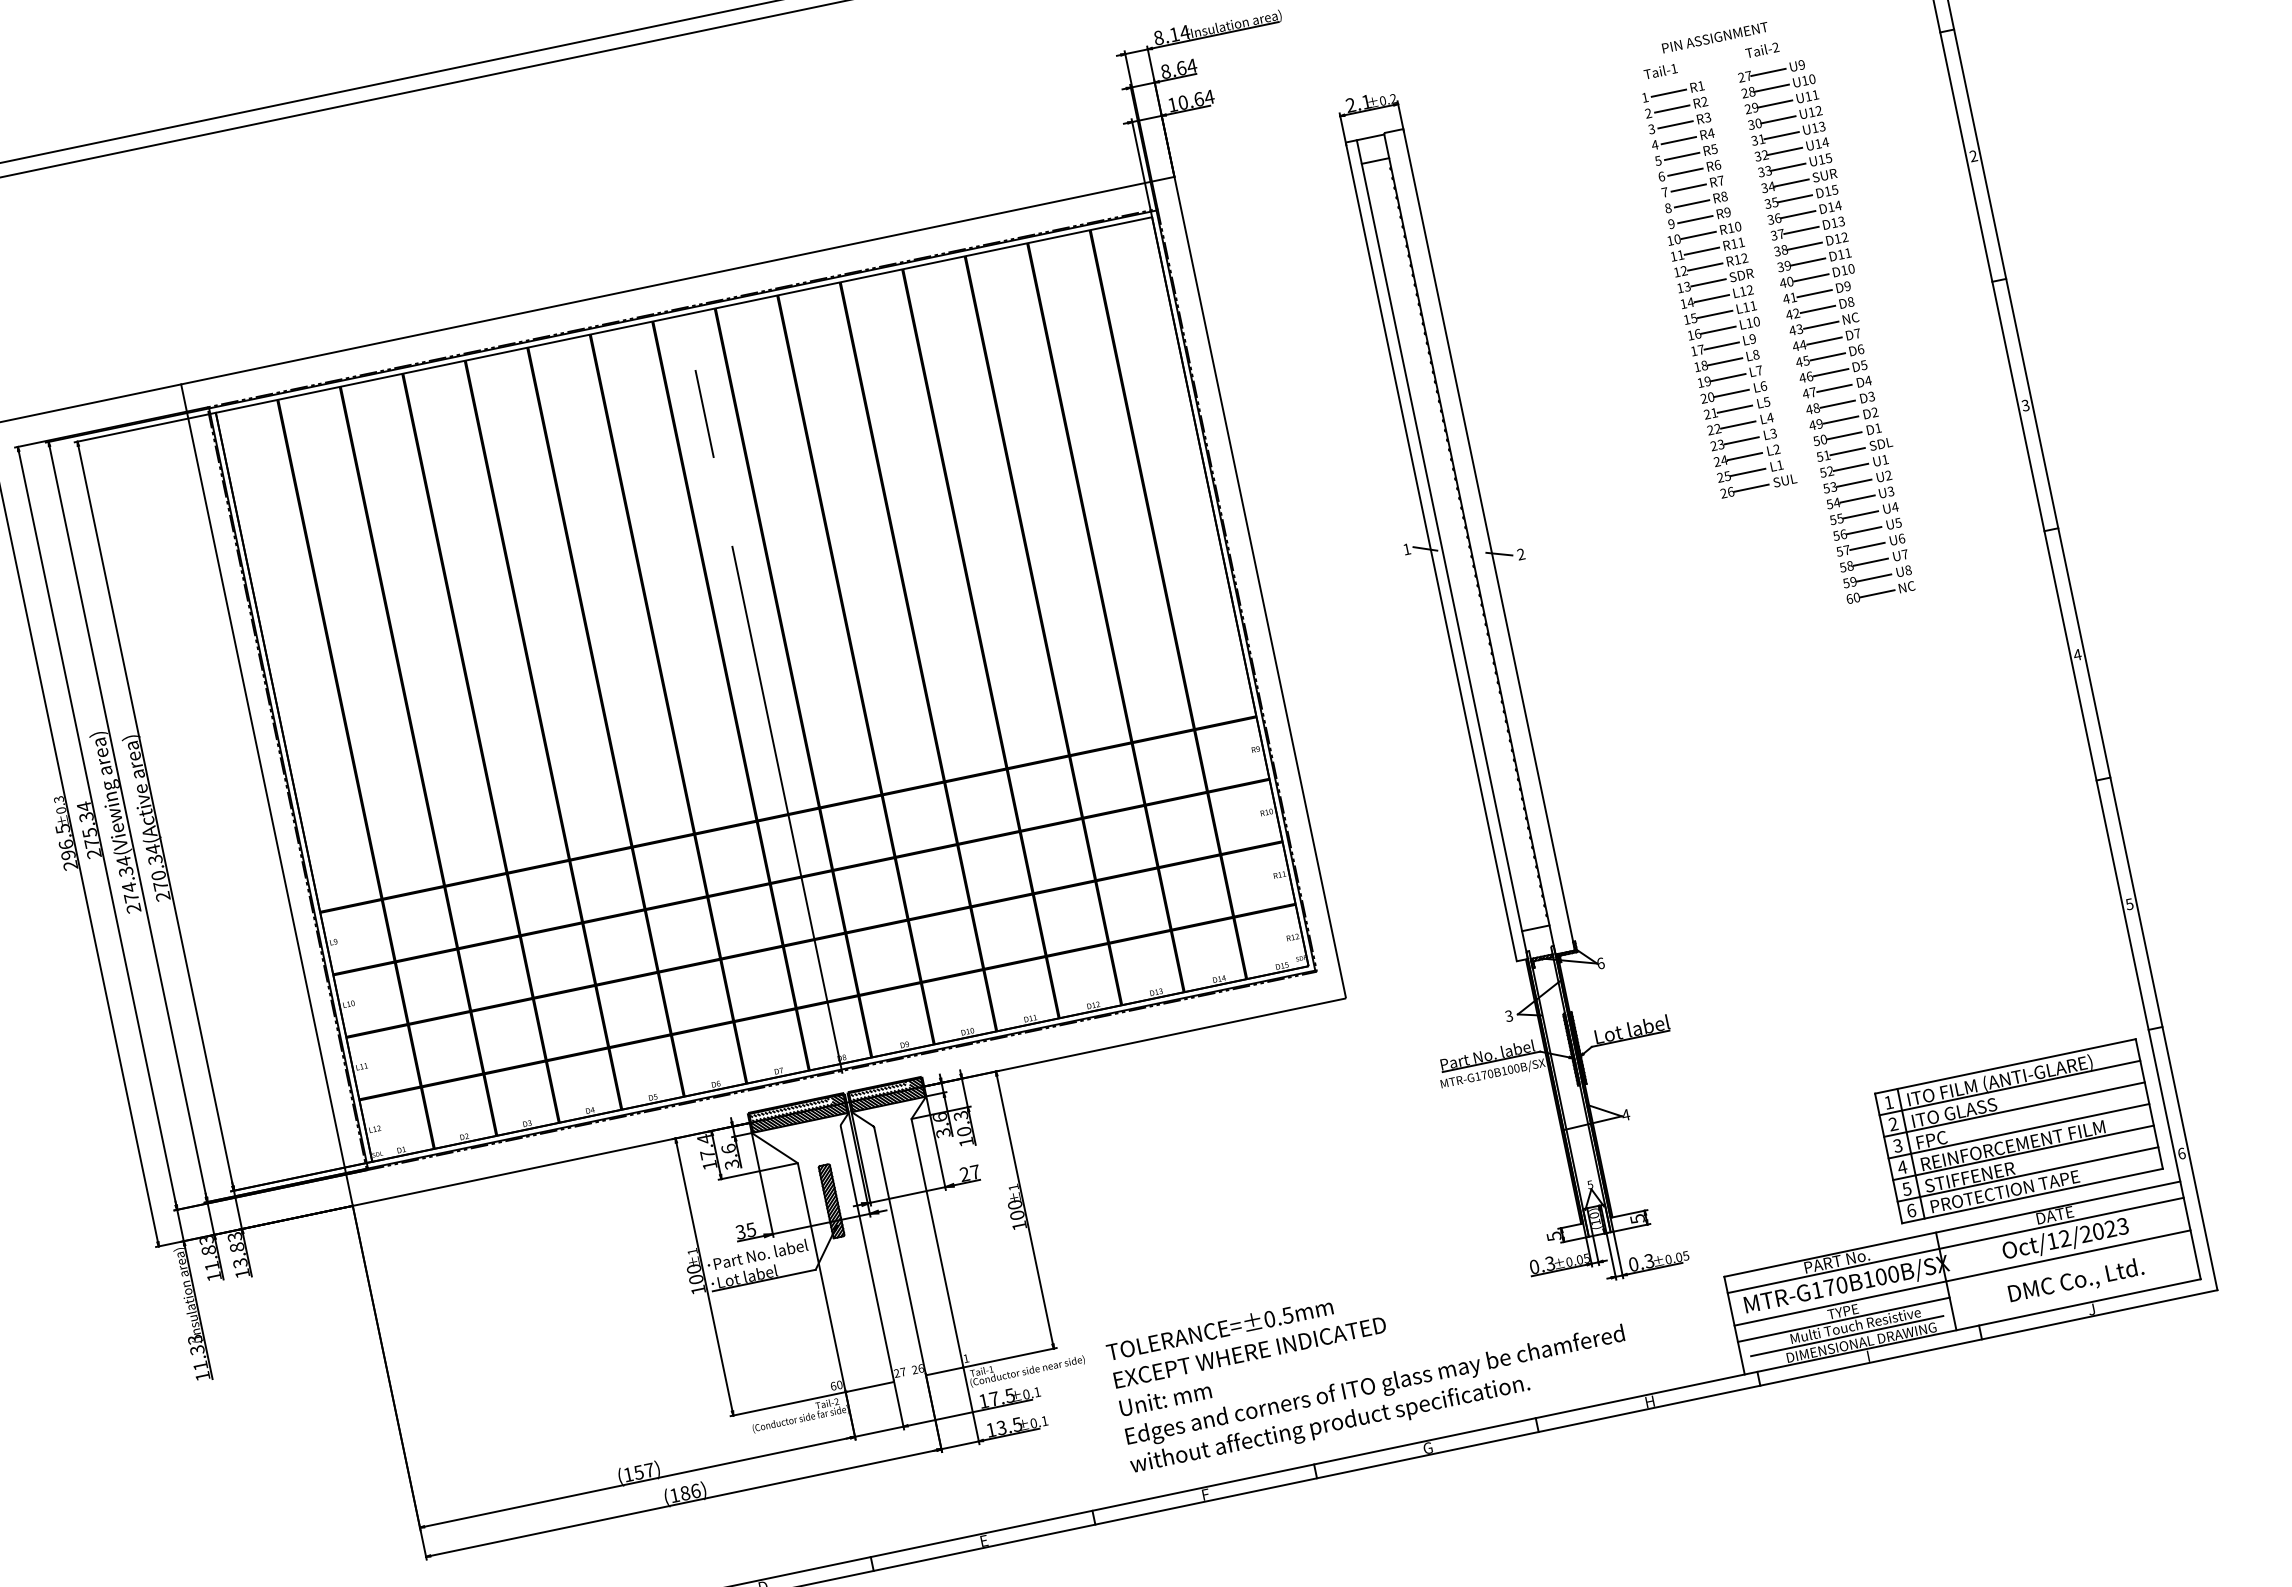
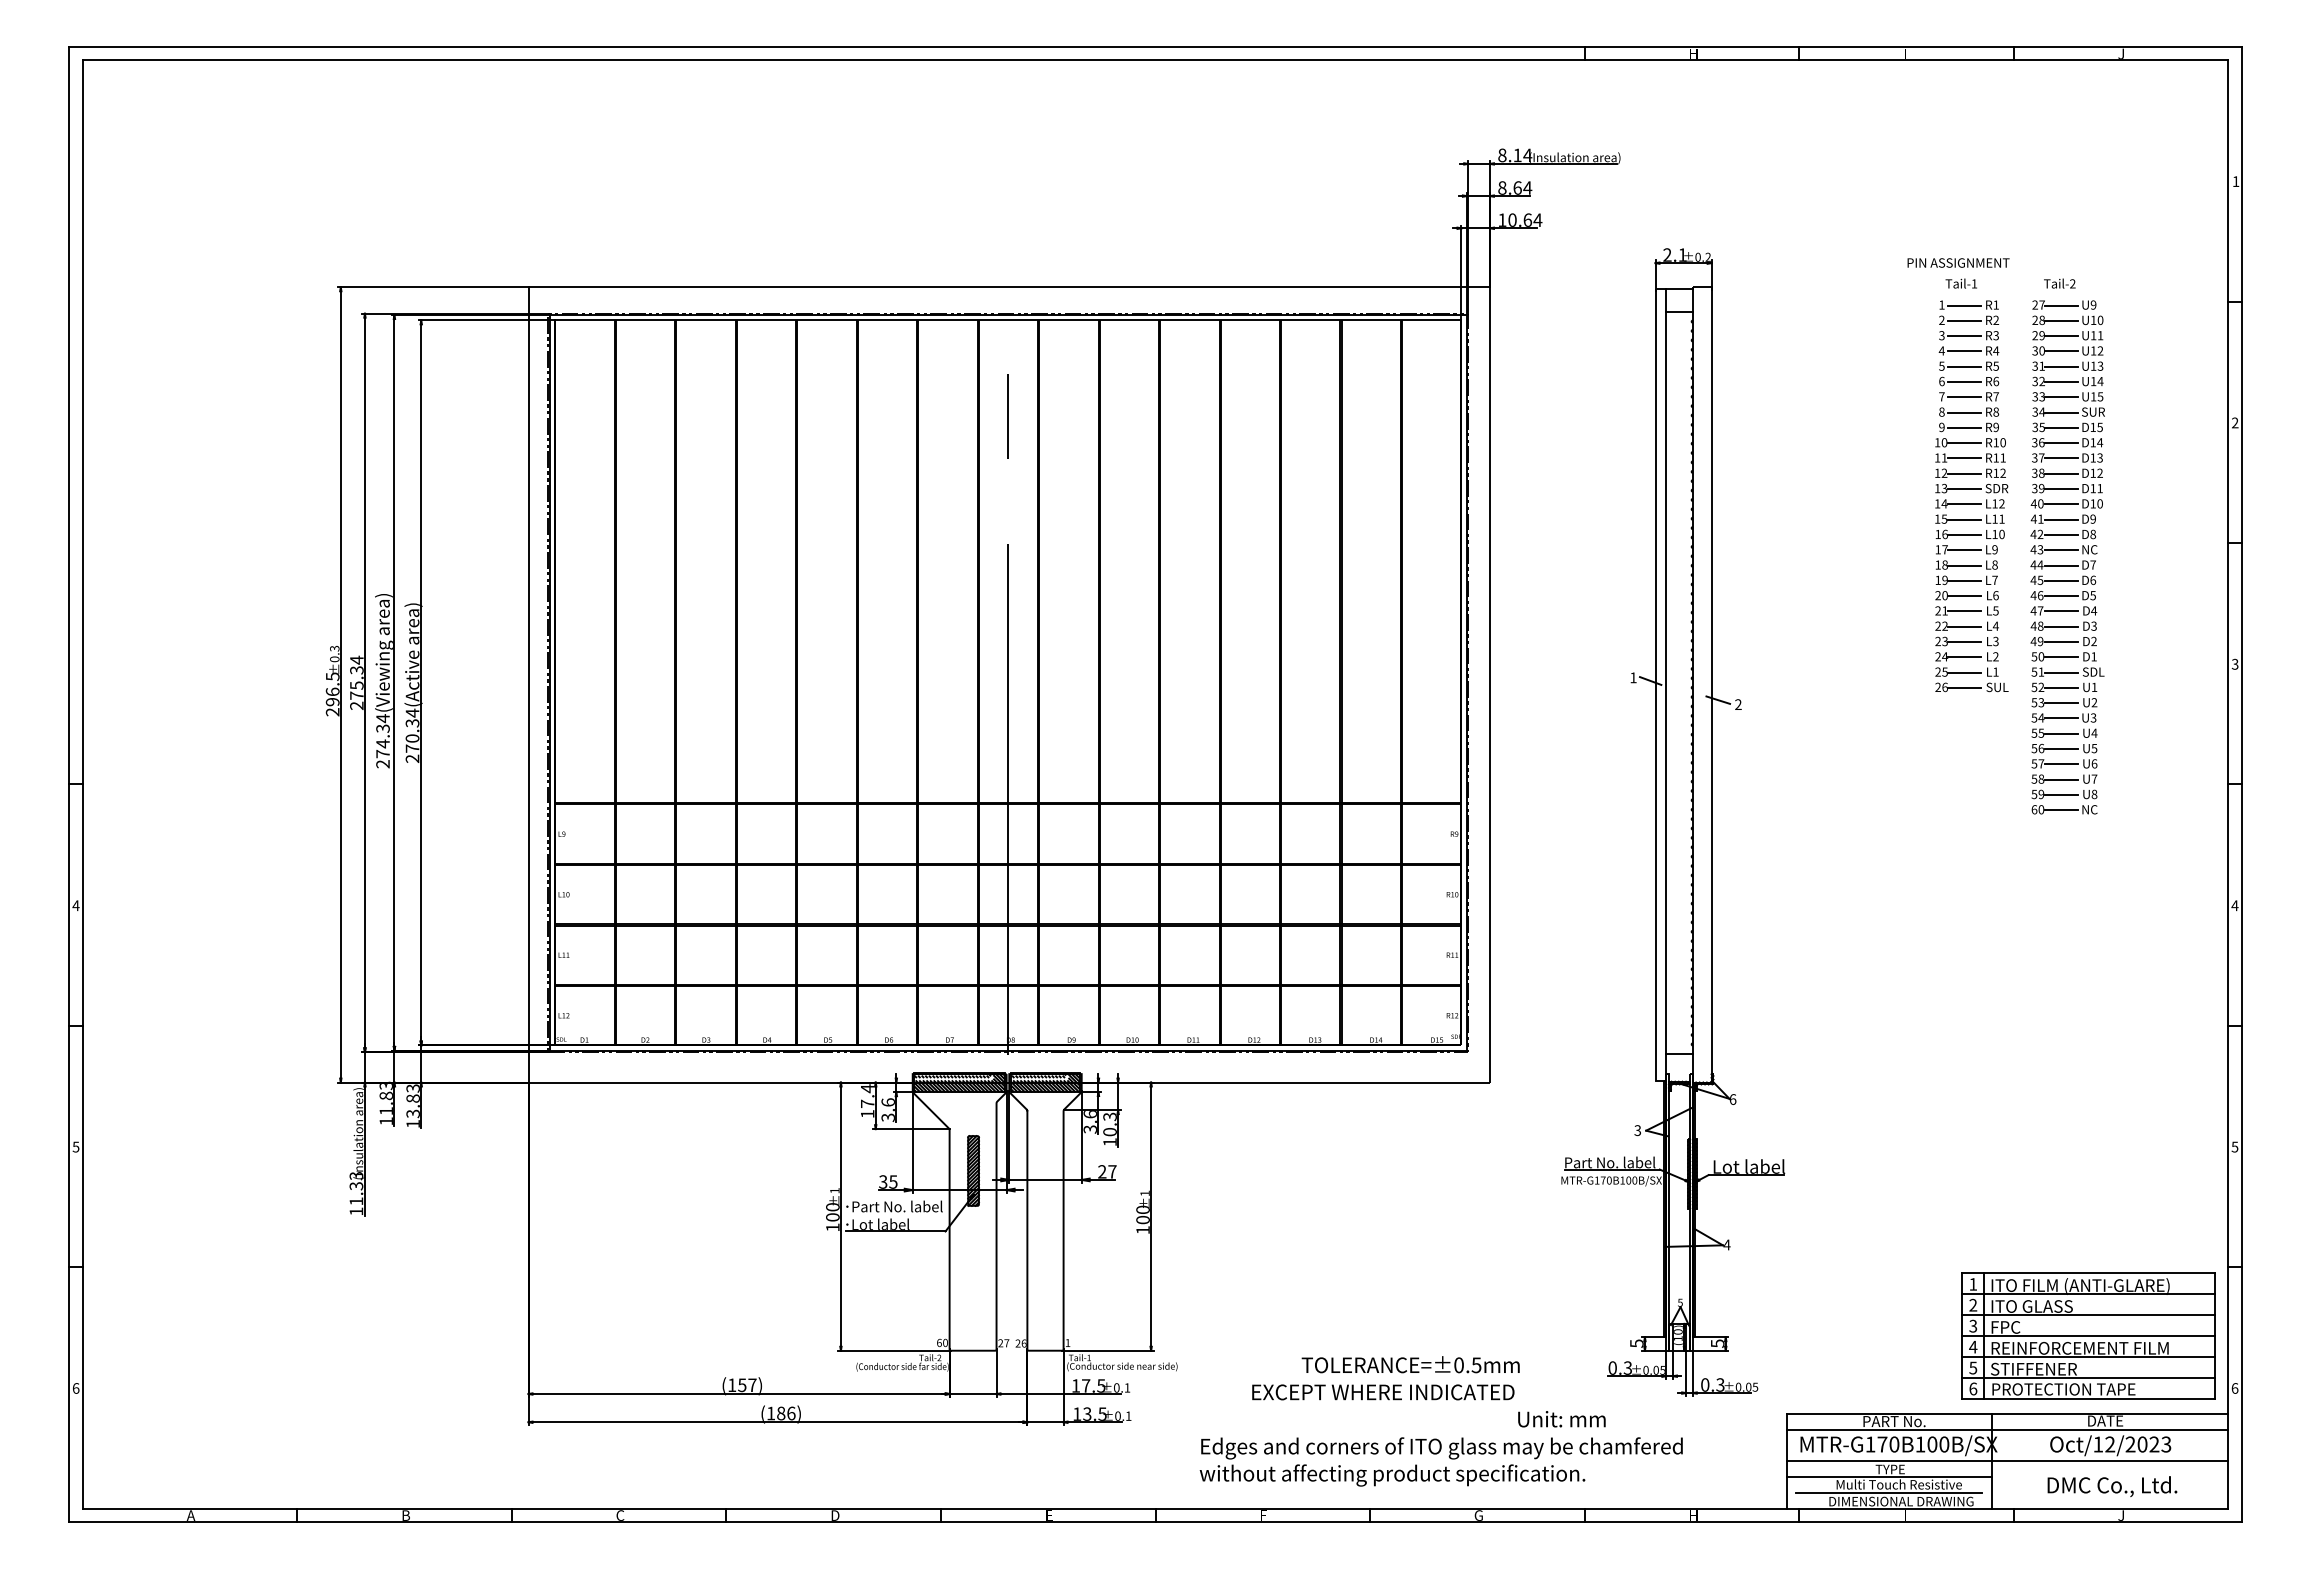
text: (1715, 37) -> (1958, 262), moved
text: (1219, 1328) -> (1410, 1364), moved
text: (1250, 1352) -> (1383, 1392), moved
text: (1165, 1399) -> (1561, 1419), moved

